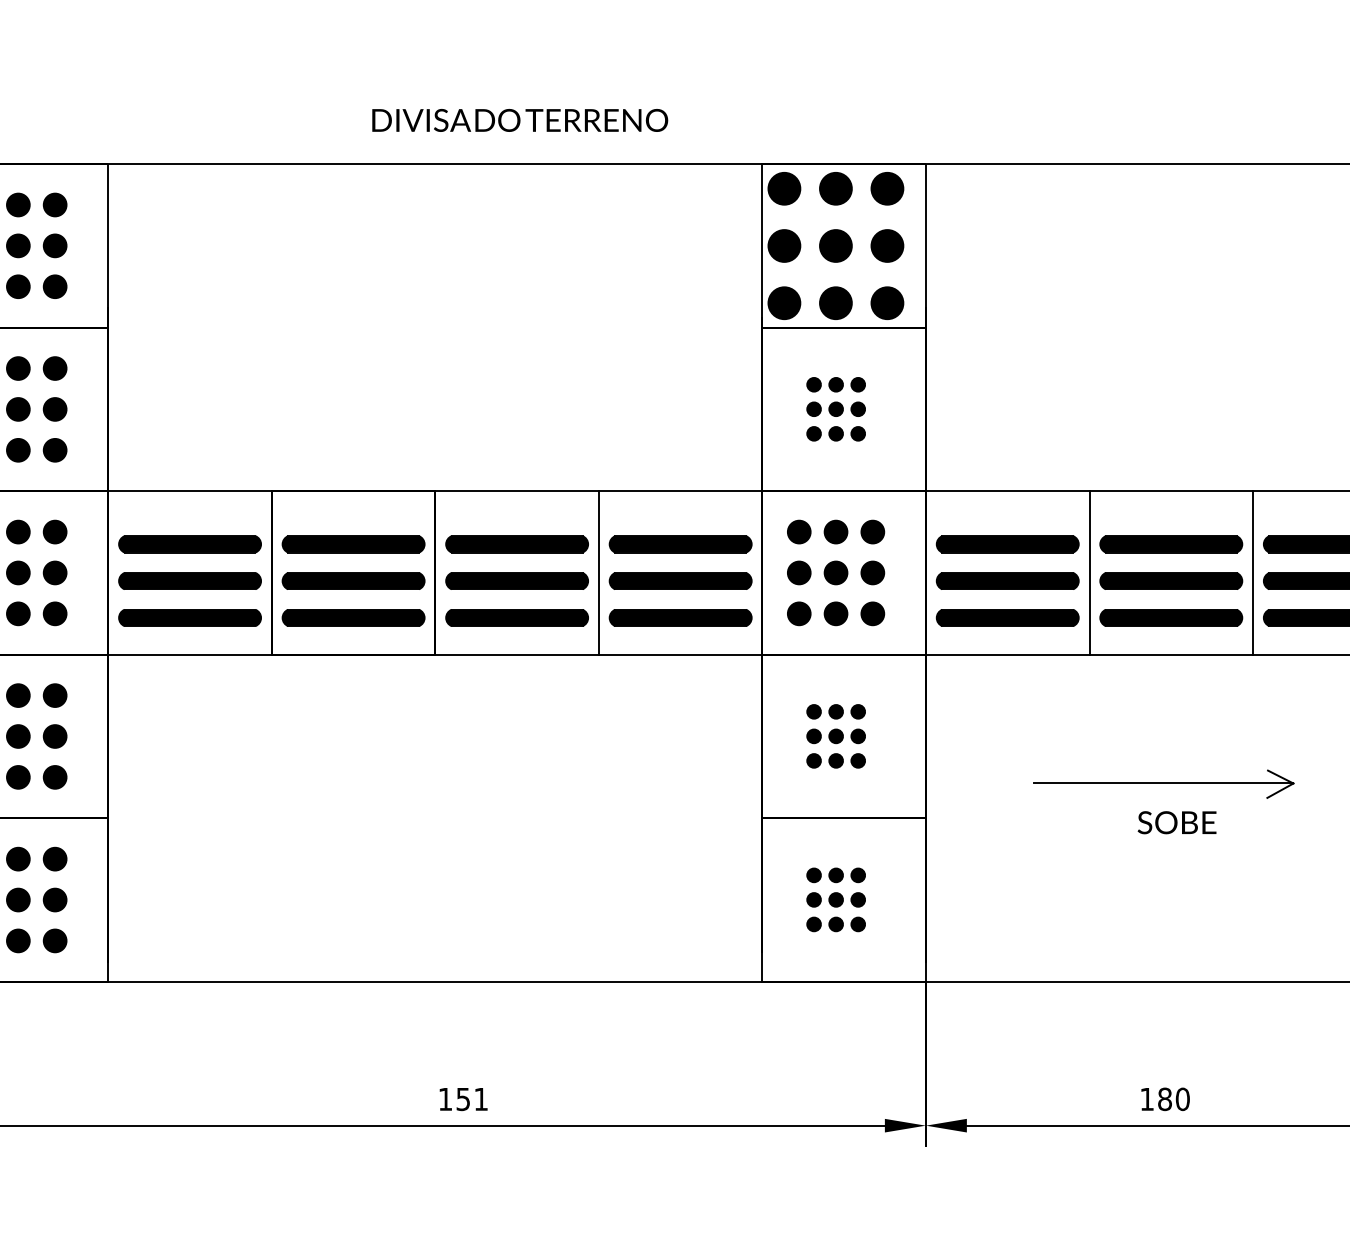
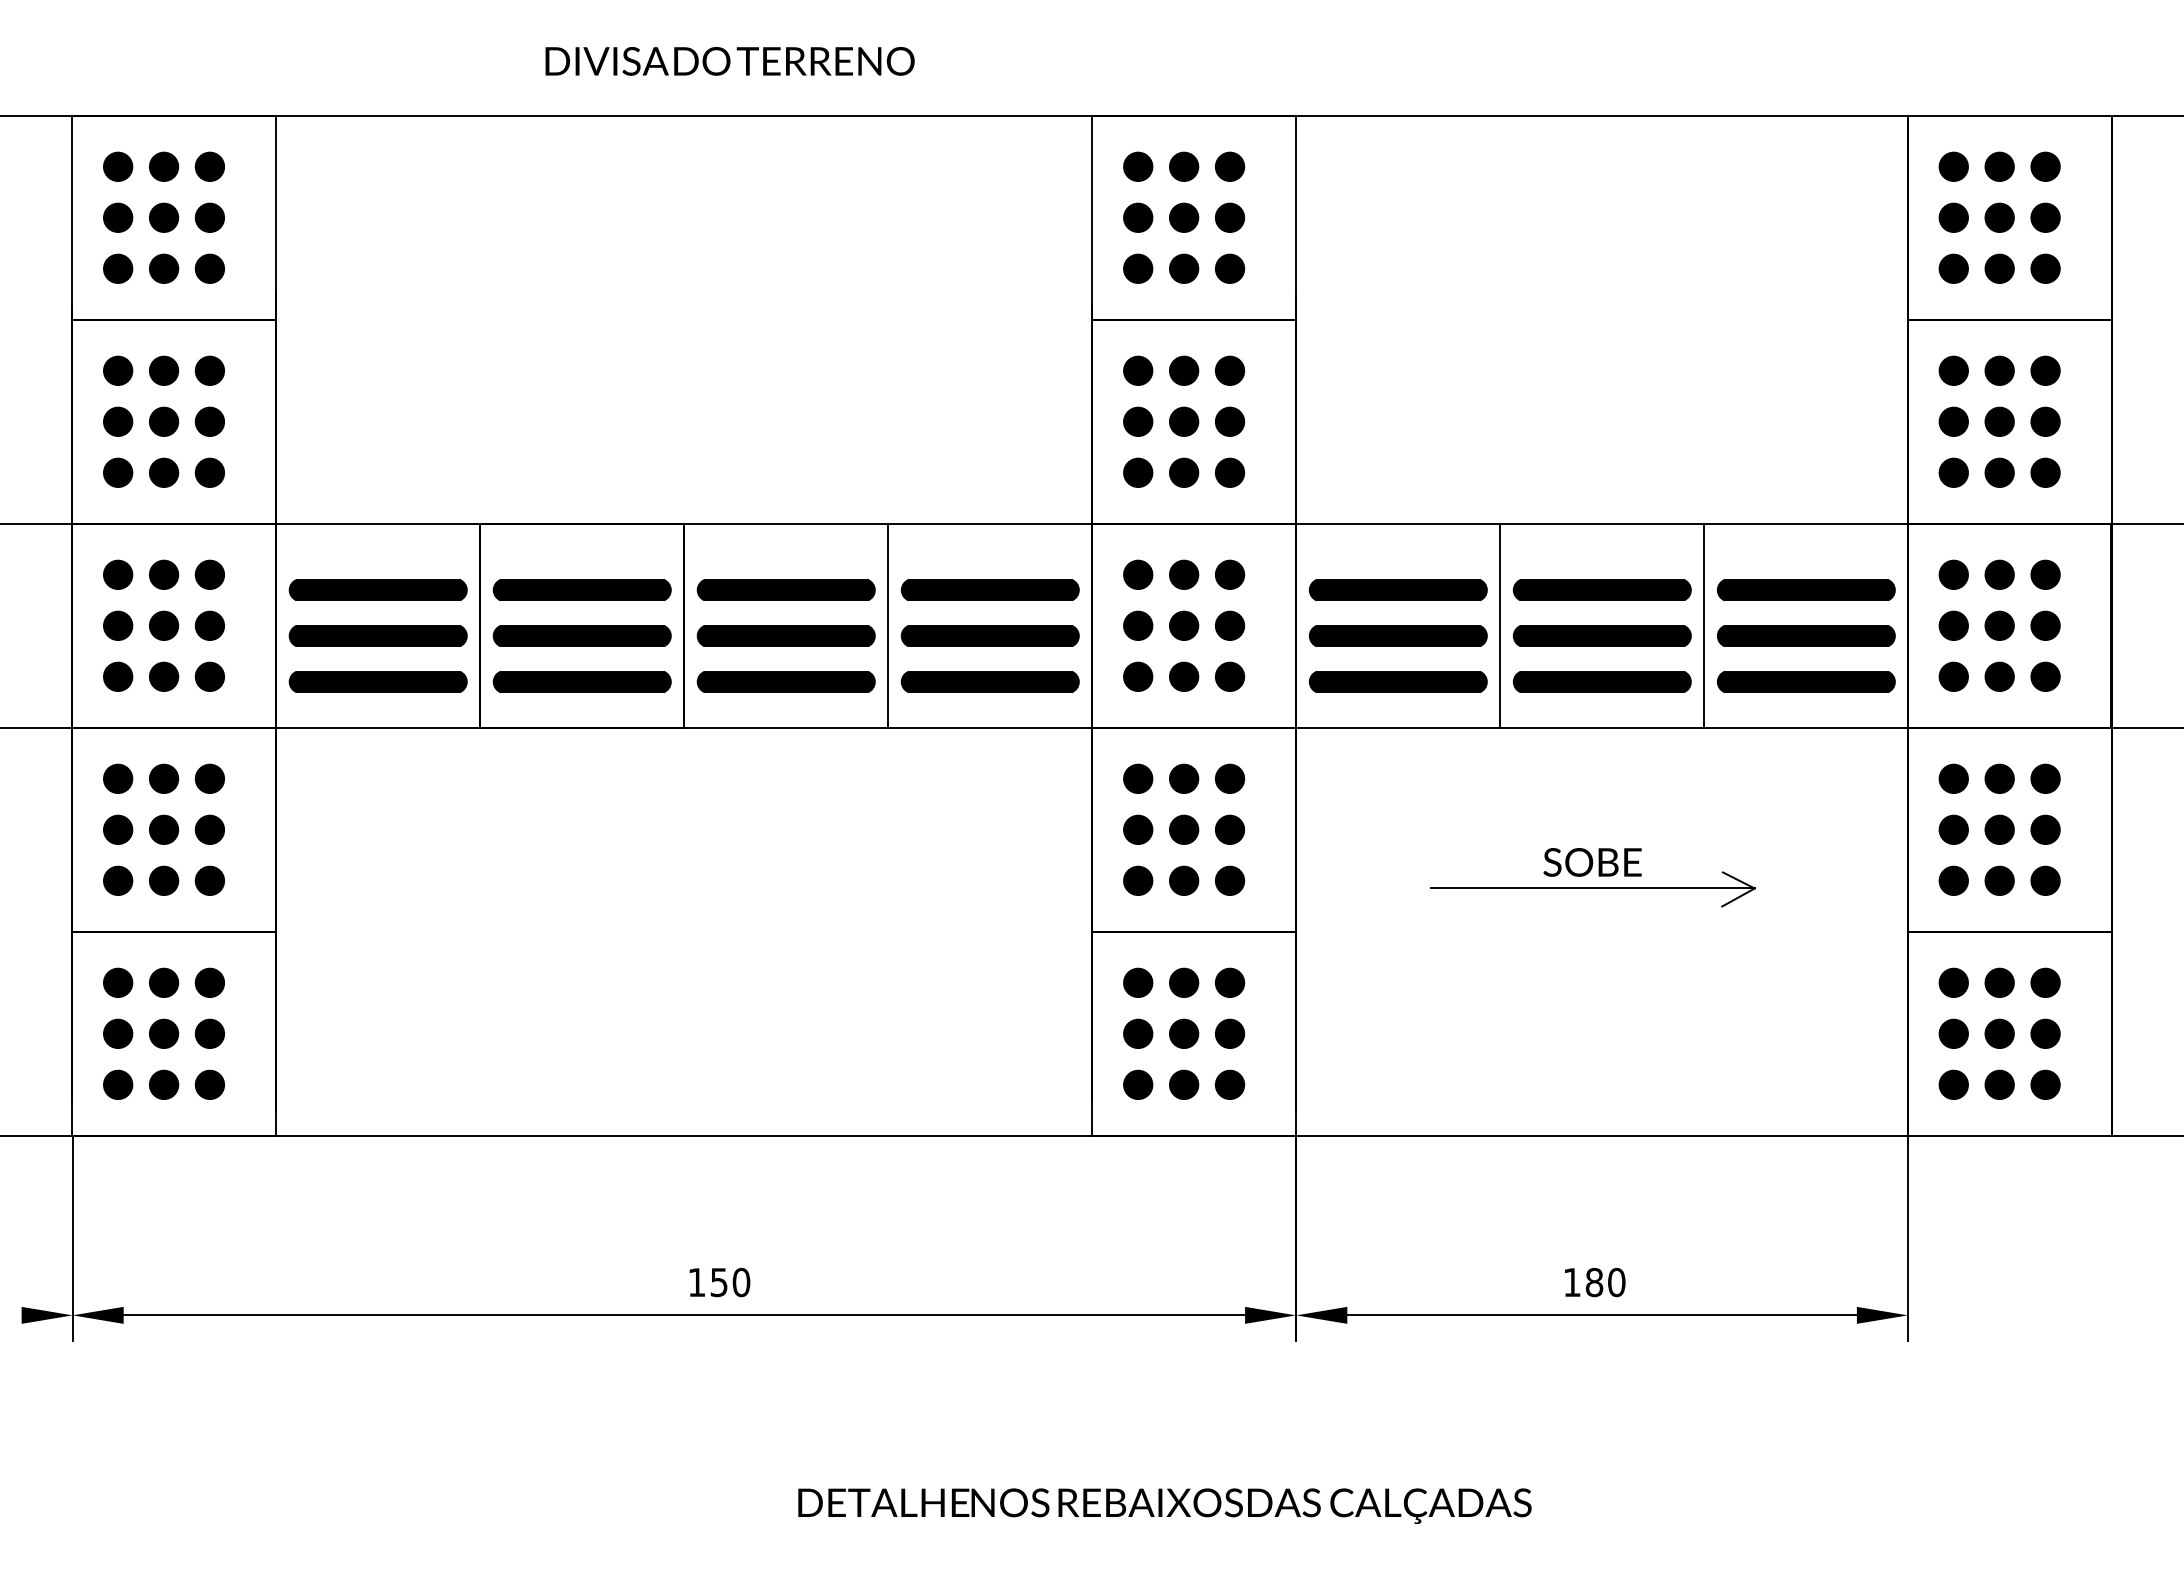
text: (519, 120) -> (729, 61), moved
part: (836, 245) -> (1184, 217), size x0.71
part: (836, 409) -> (1184, 421), size x1.67
part: (836, 736) -> (1184, 829), size x1.67
text: (1177, 822) -> (1592, 862), moved
part: (836, 899) -> (1184, 1033), size x1.67
text: (481, 1099) -> (741, 1282), 151 -> 150

